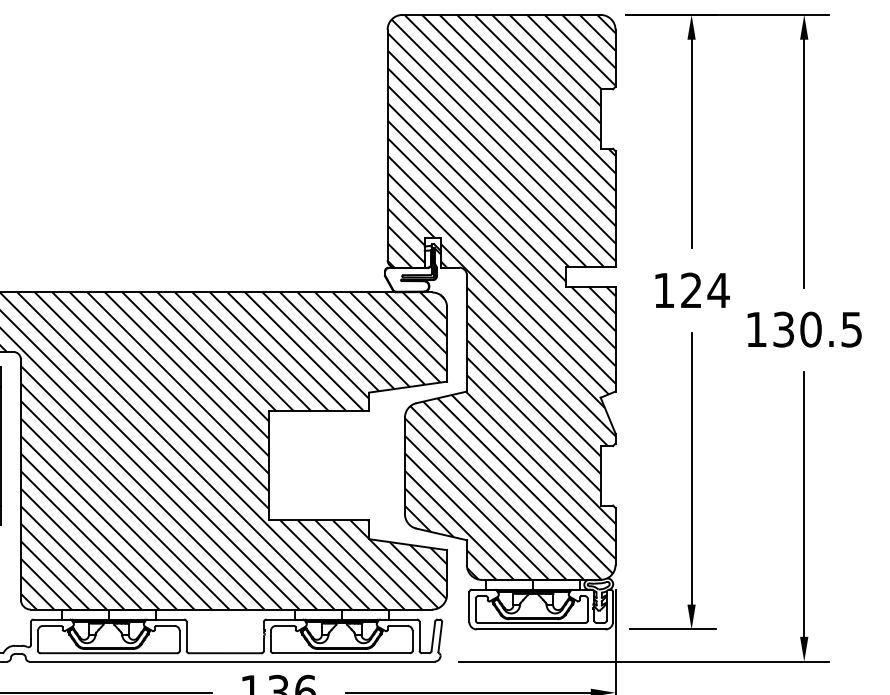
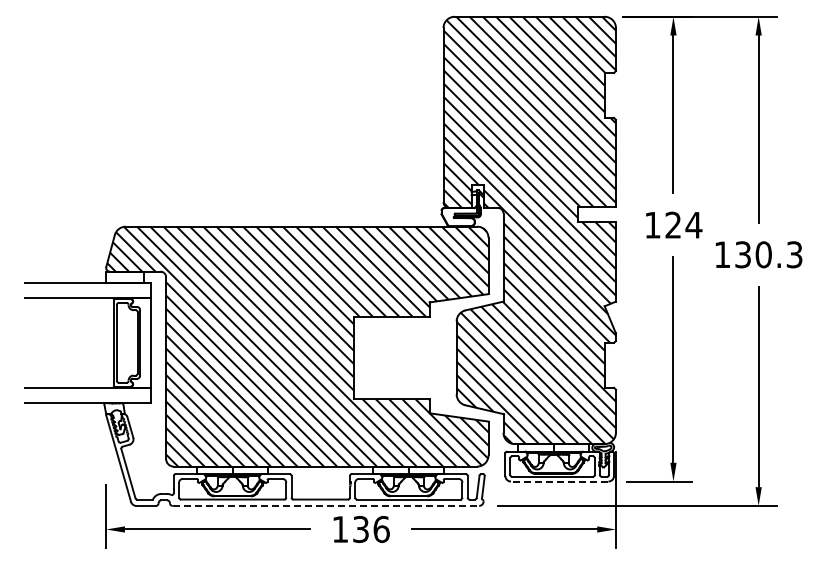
text: (851, 329) -> (794, 254), 130.5 -> 130.3
line: (540, 629) -> (559, 481), solid -> dashed
line: (232, 661) -> (326, 505), solid -> dashed

